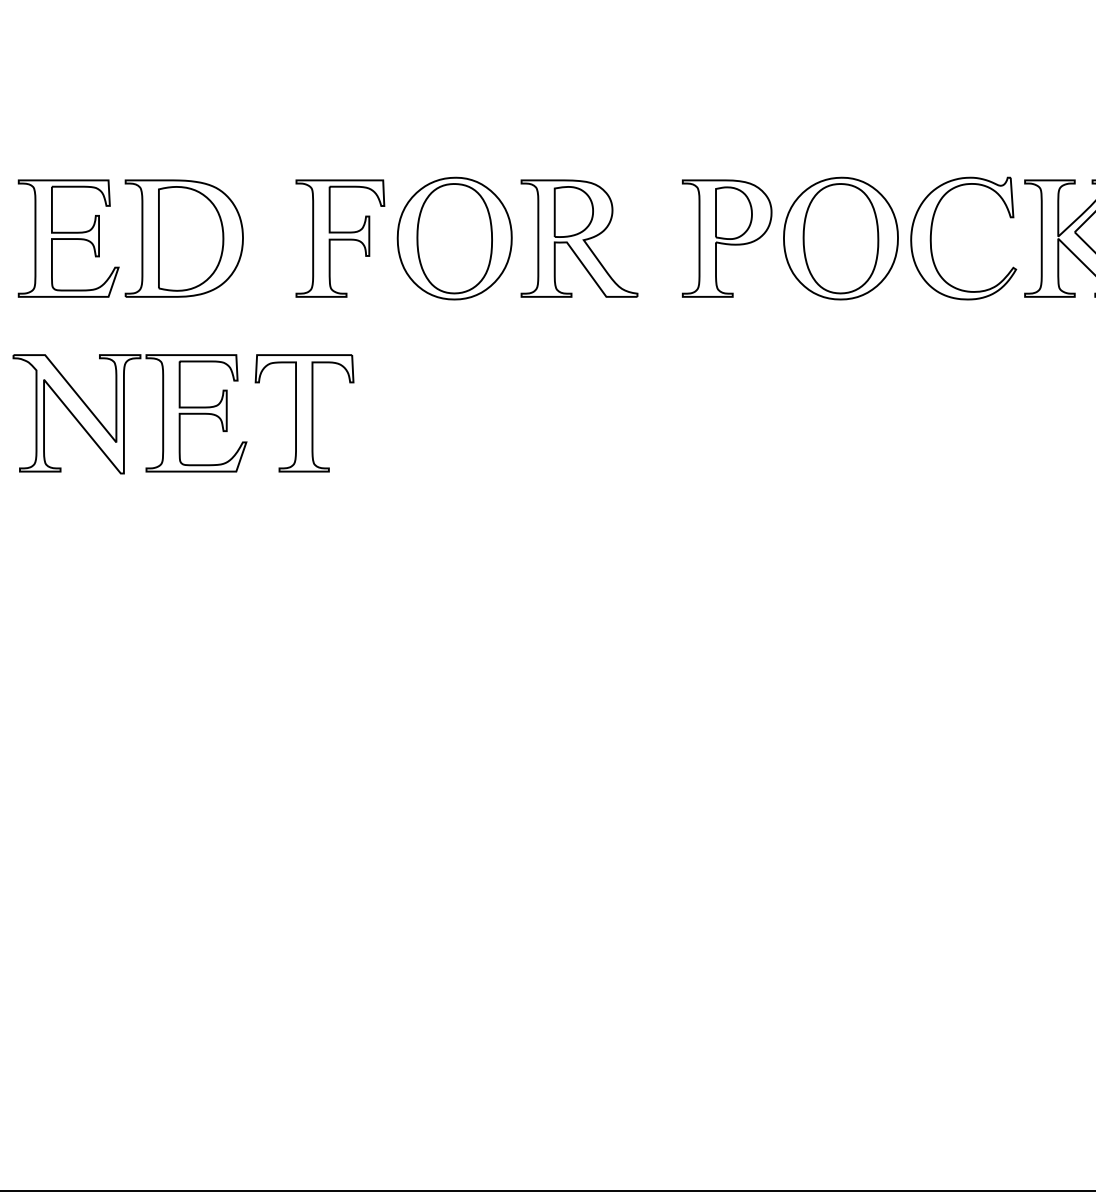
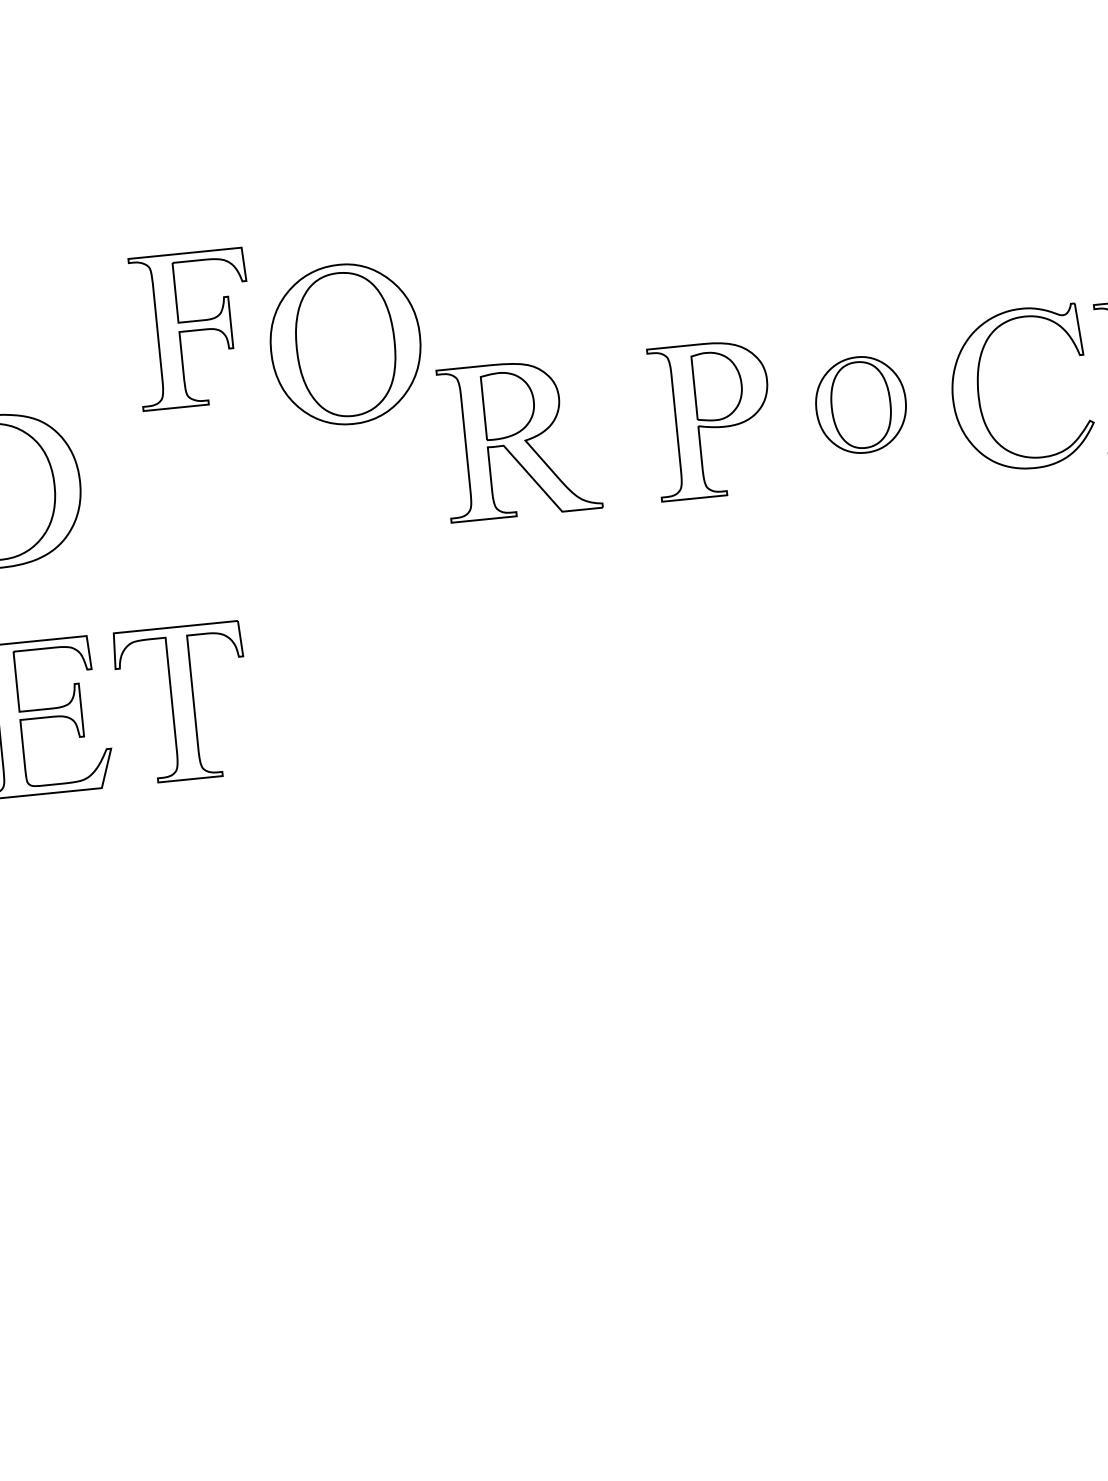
part: (340, 238) -> (193, 329), moved
part: (454, 238) -> (345, 344), moved
part: (840, 238) -> (860, 404), size x0.6

